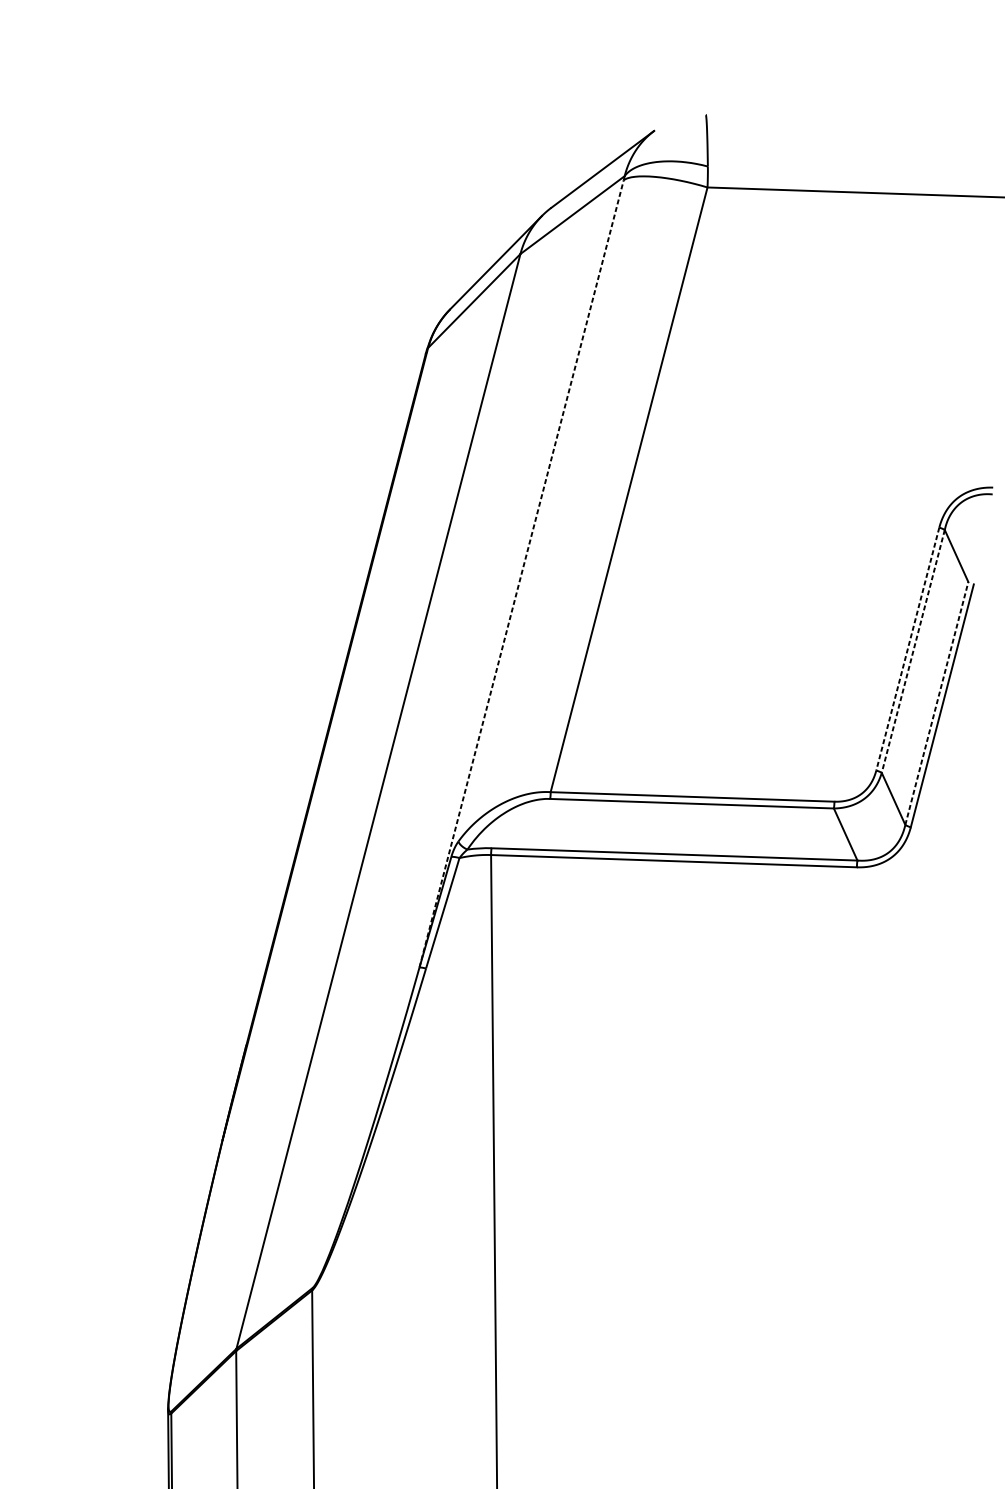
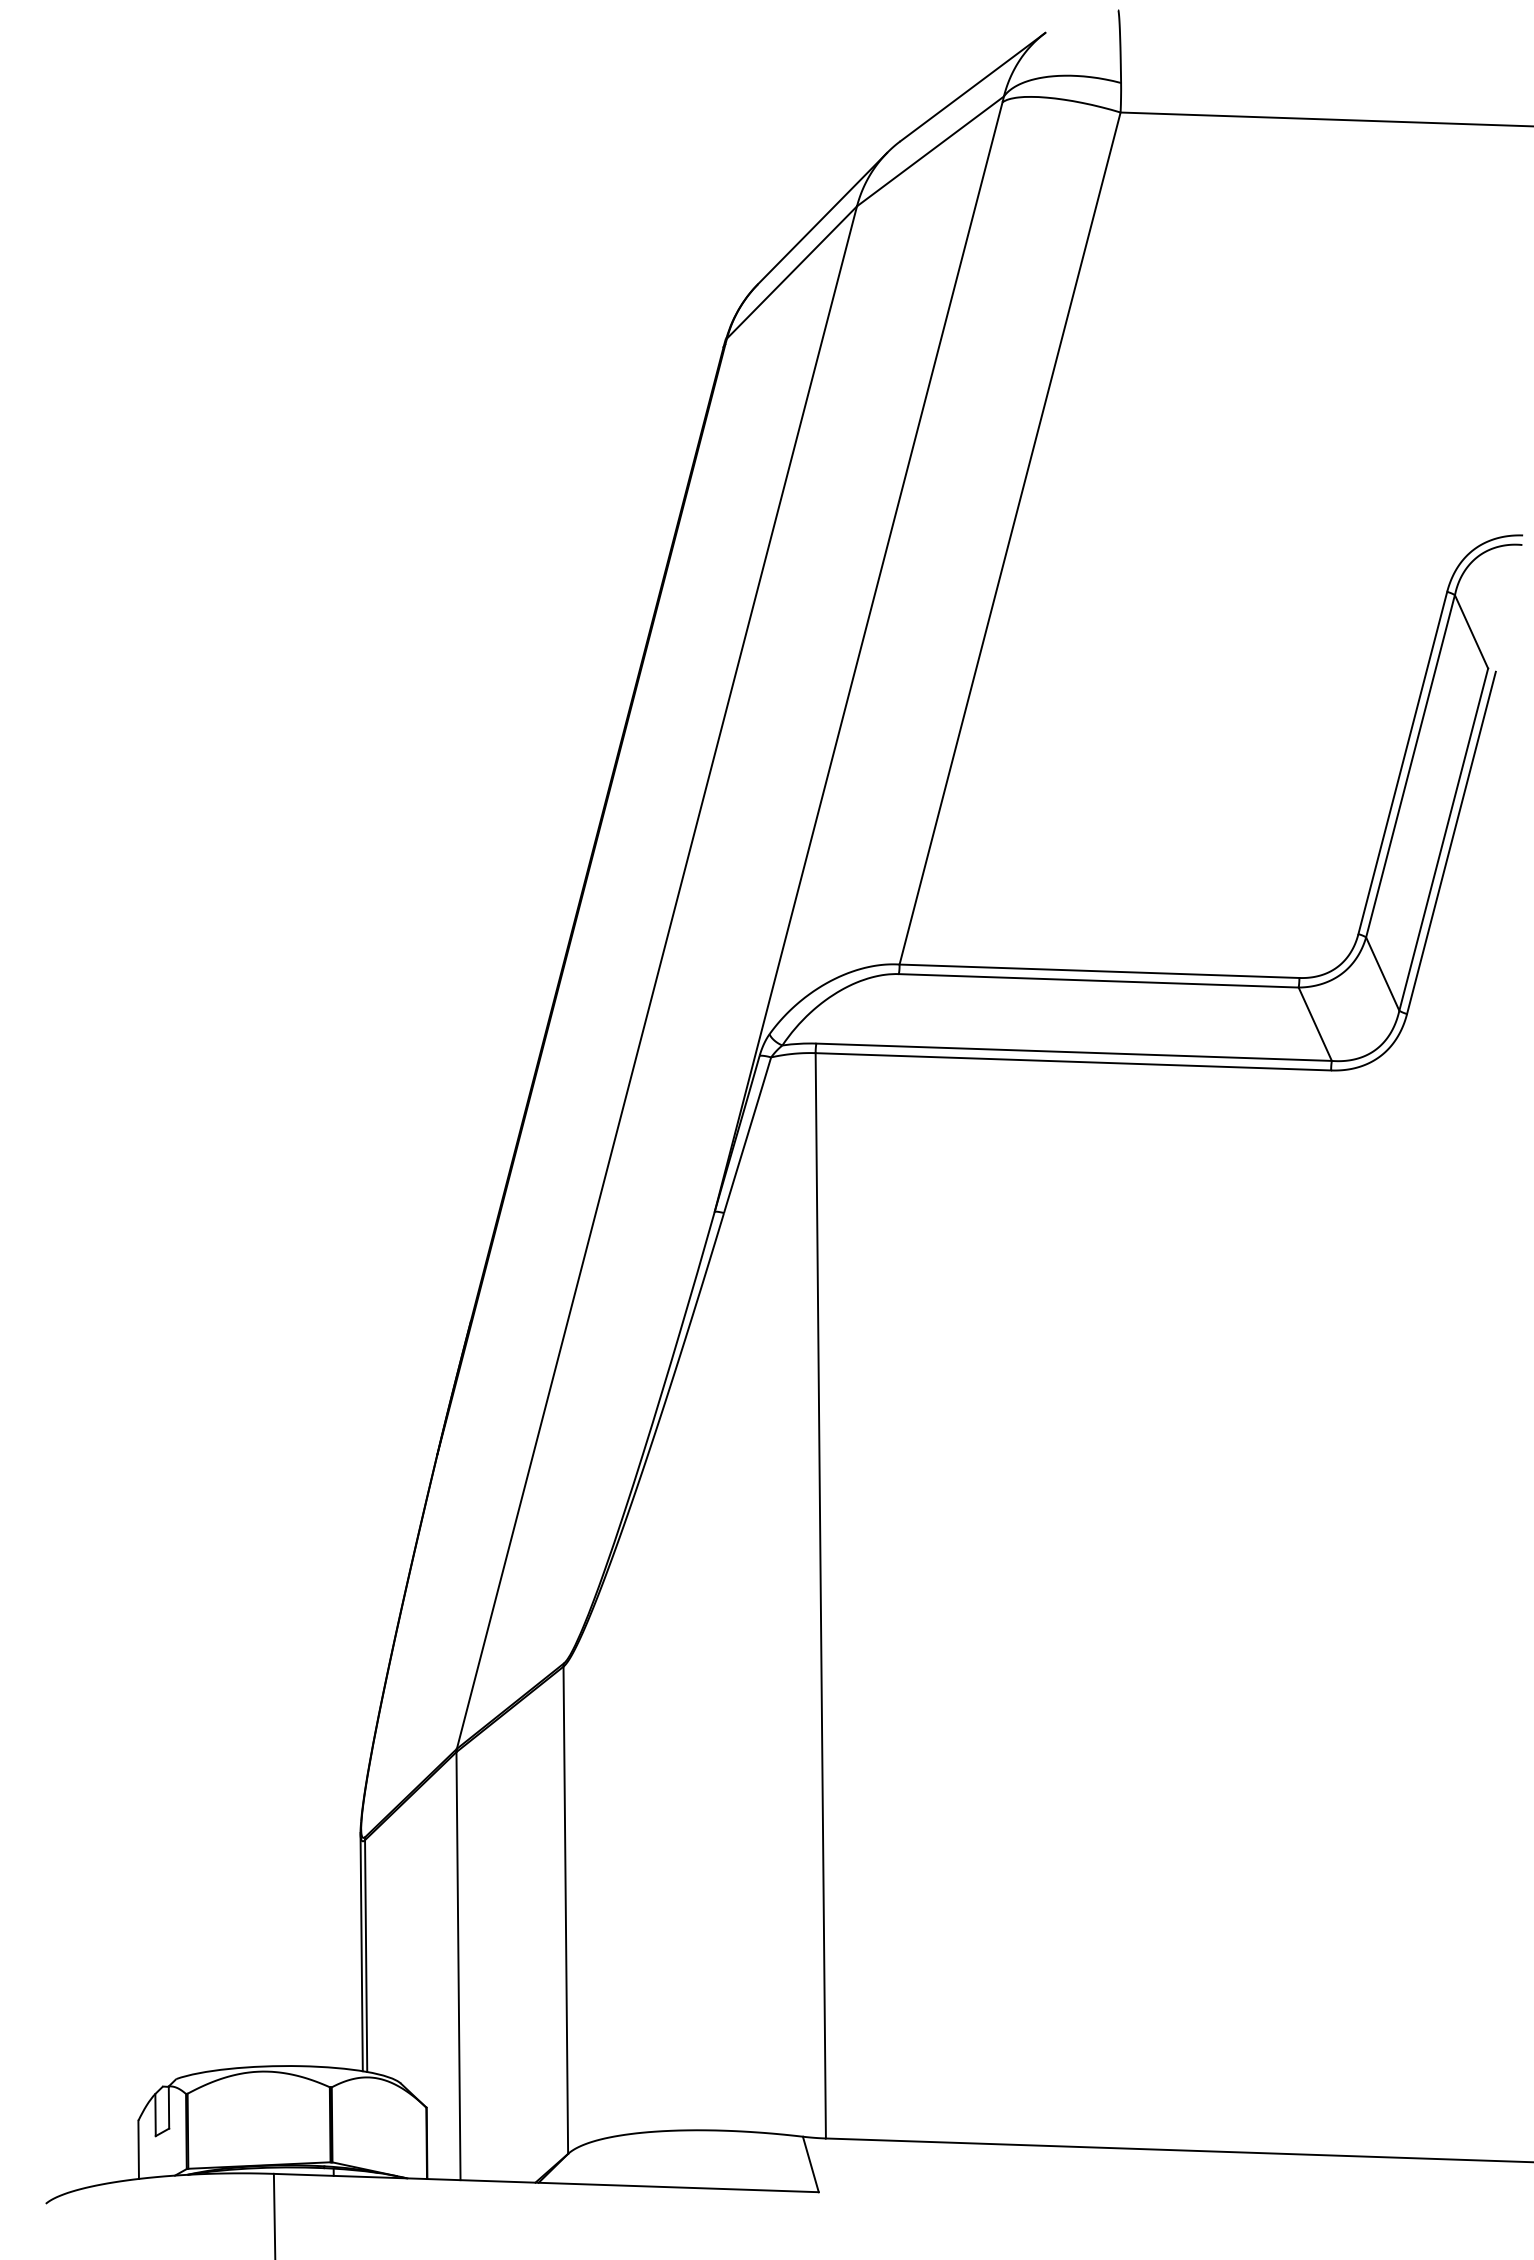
line: (521, 573) -> (858, 656), dashed -> solid
line: (907, 648) -> (1402, 762), dashed -> solid
line: (913, 651) -> (1410, 766), dashed -> solid
line: (936, 703) -> (1443, 839), dashed -> solid

